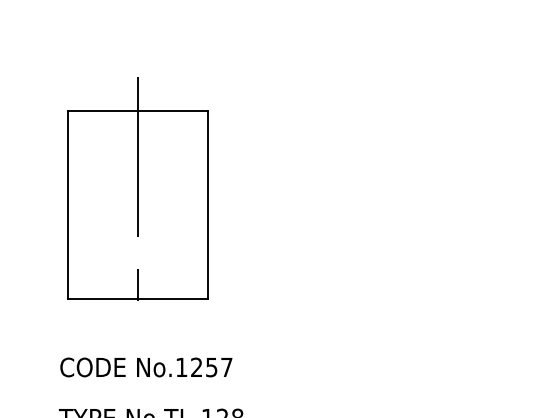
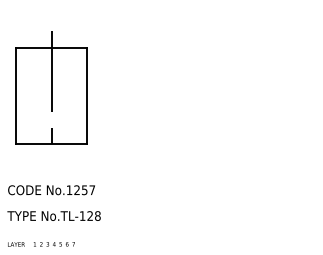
part: (138, 188) -> (51, 87), moved

